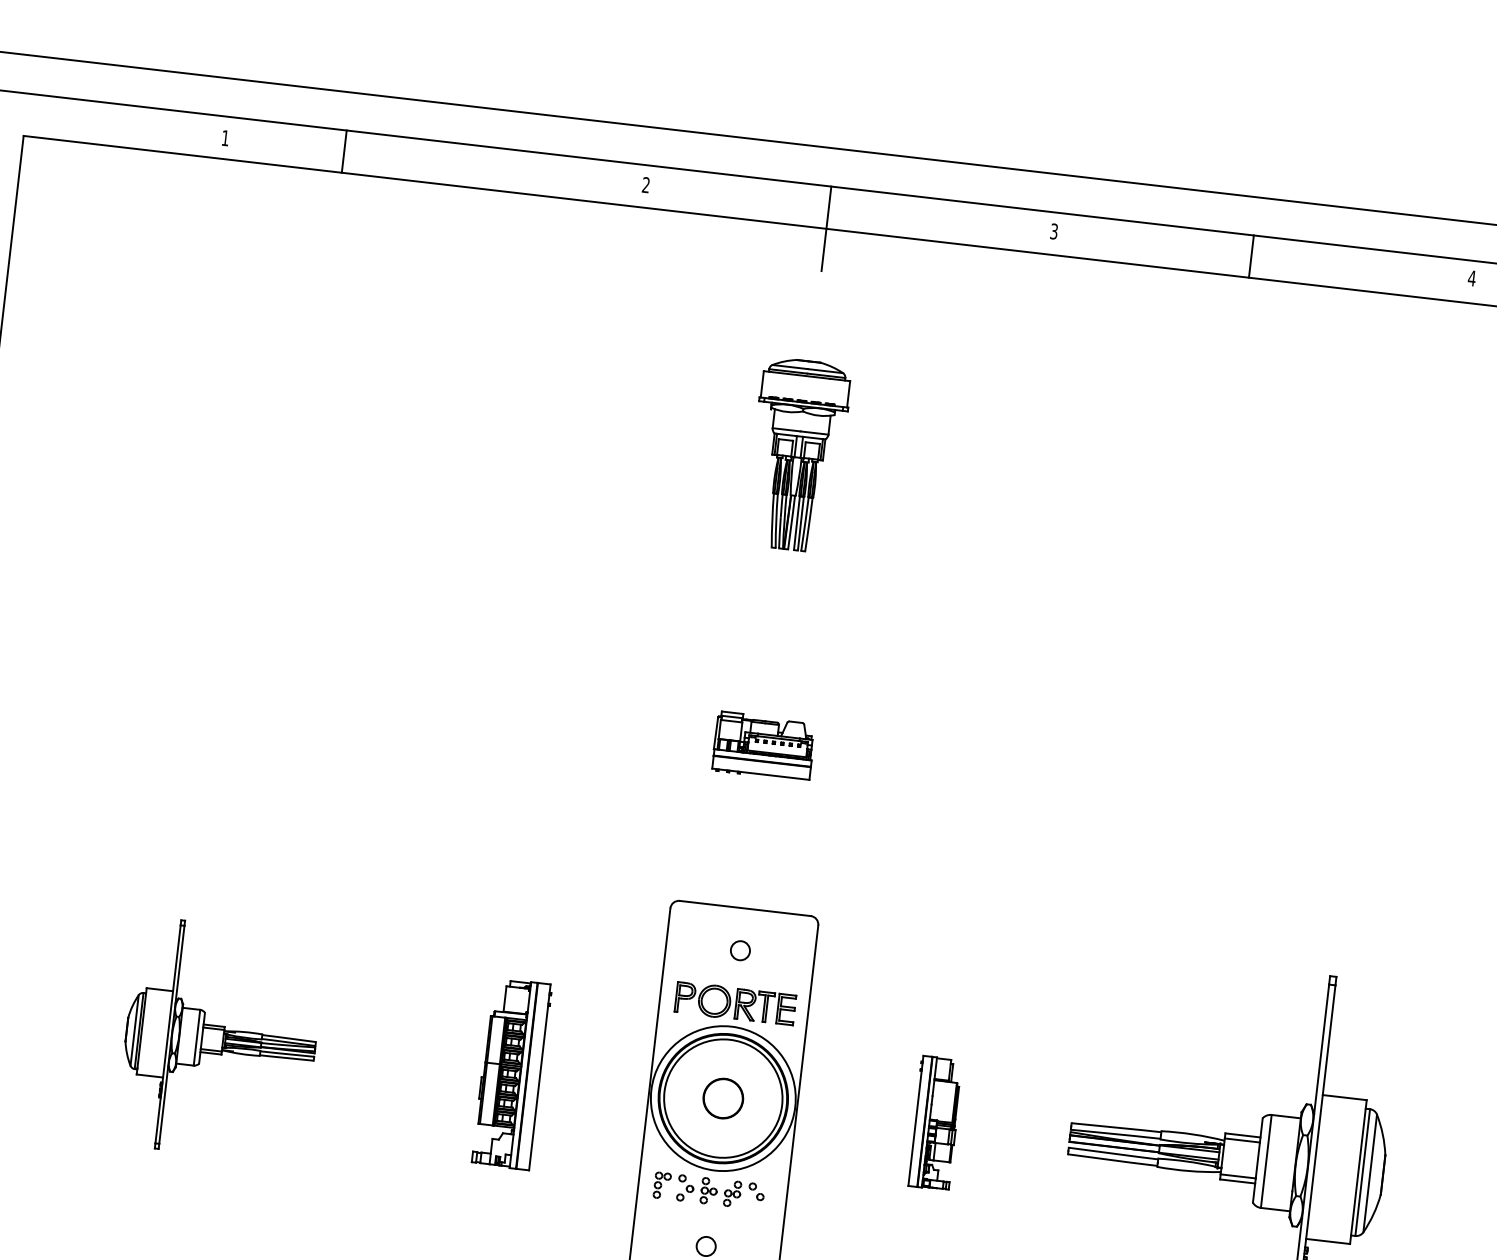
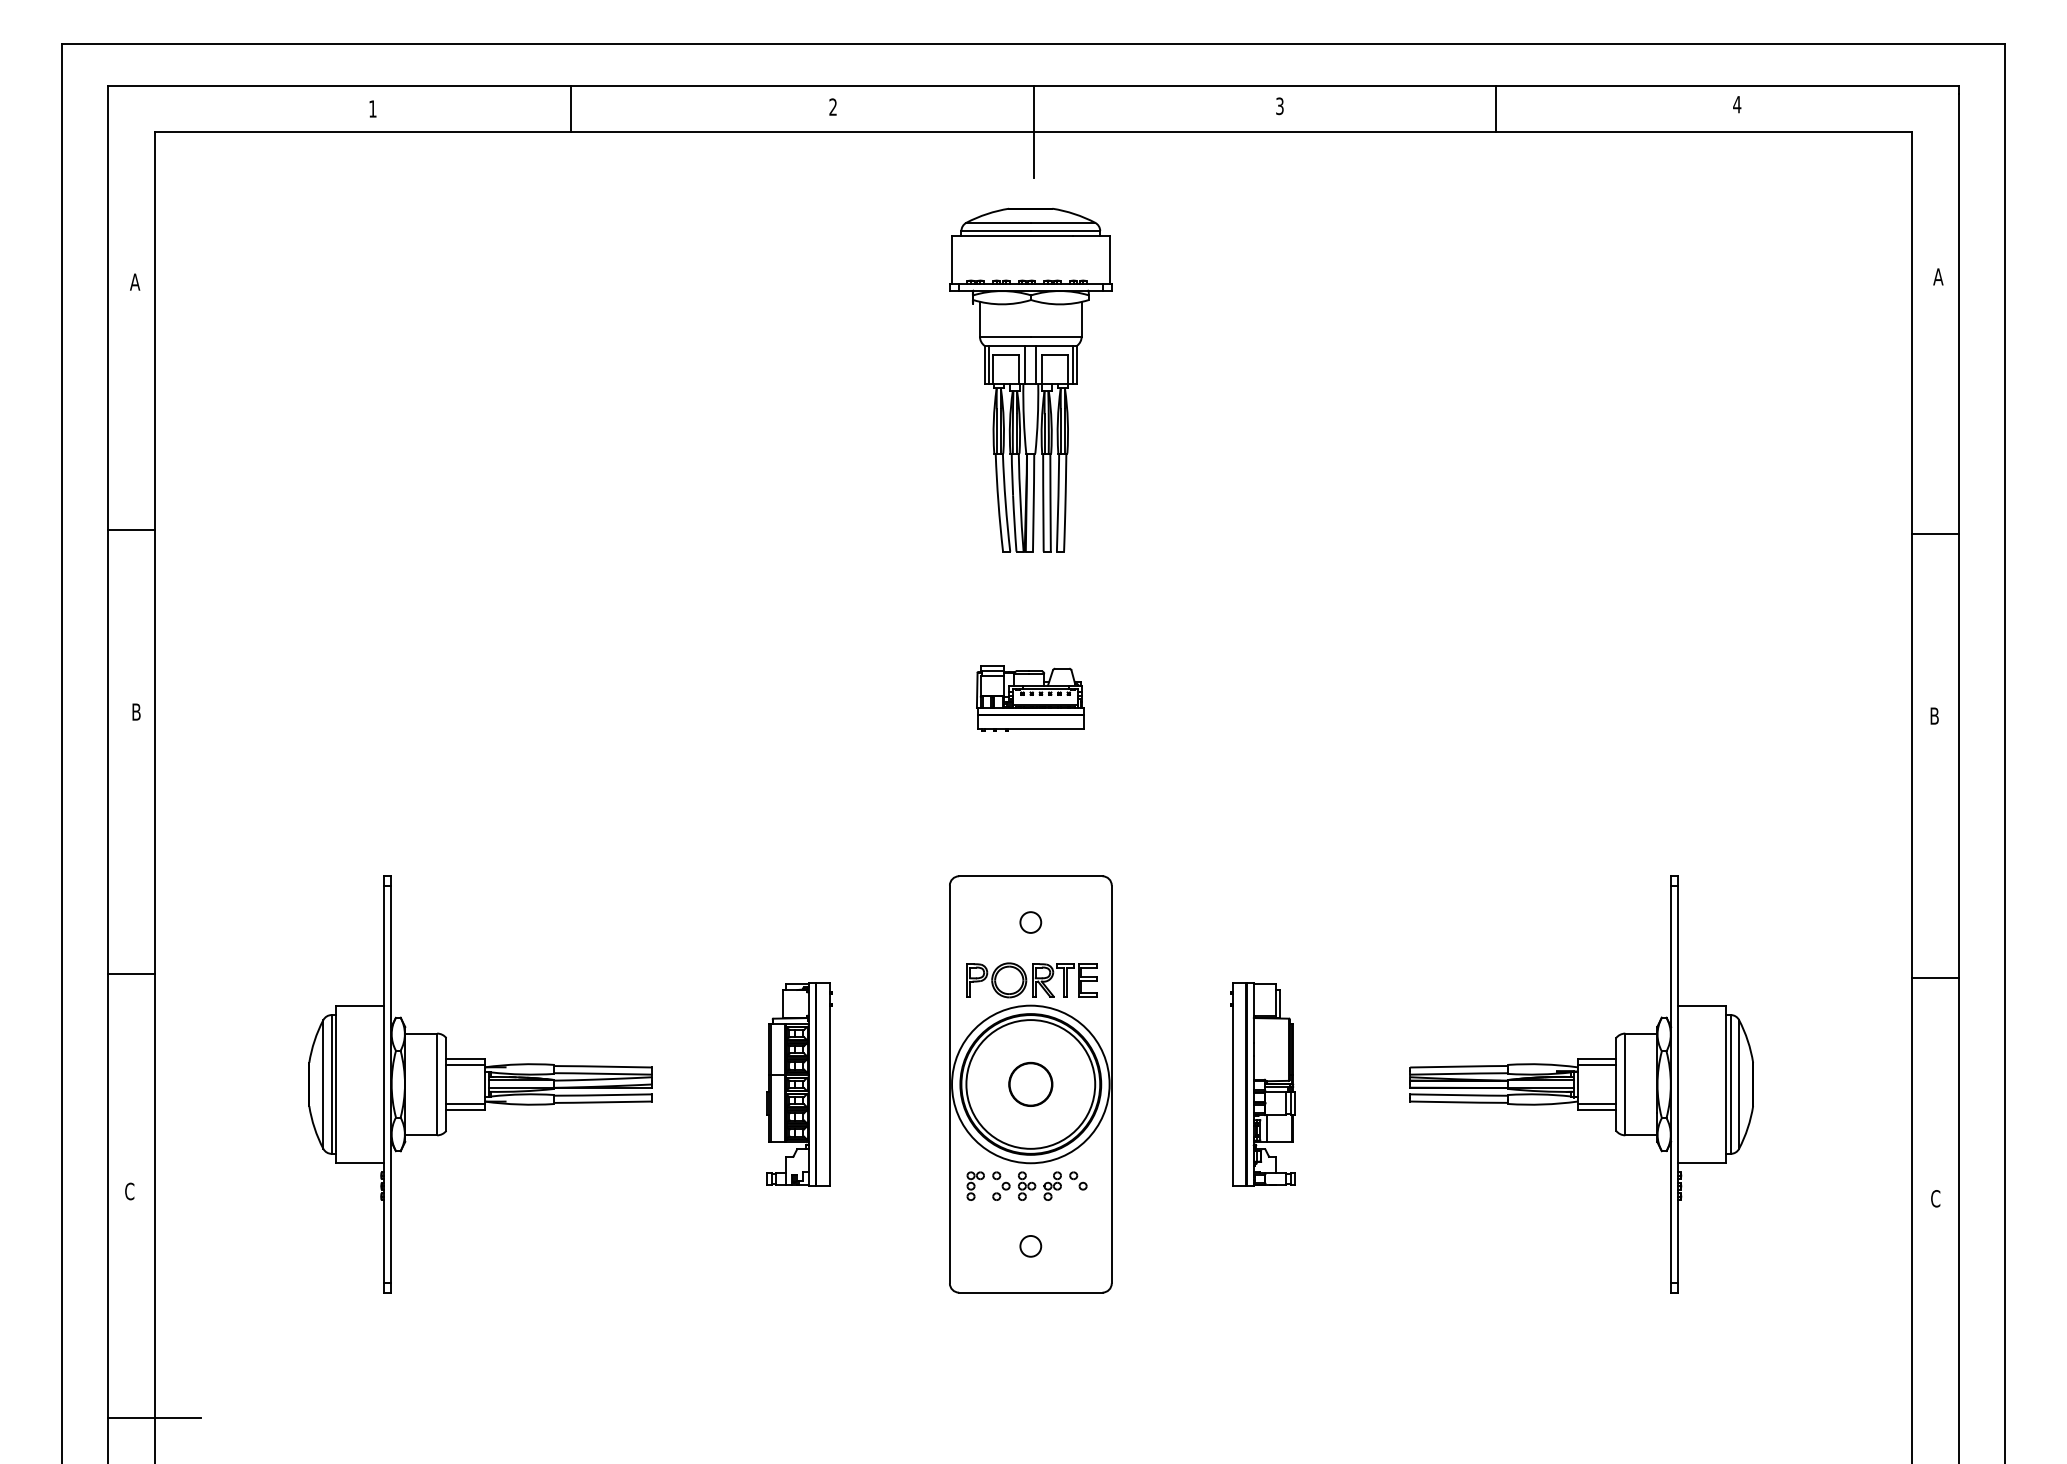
line: (343, 151) -> (570, 108), moved
part: (797, 454) -> (1030, 379), size x1.67
part: (220, 1040) -> (480, 1084), size x1.67
part: (934, 1123) -> (1262, 1084), size x1.43

